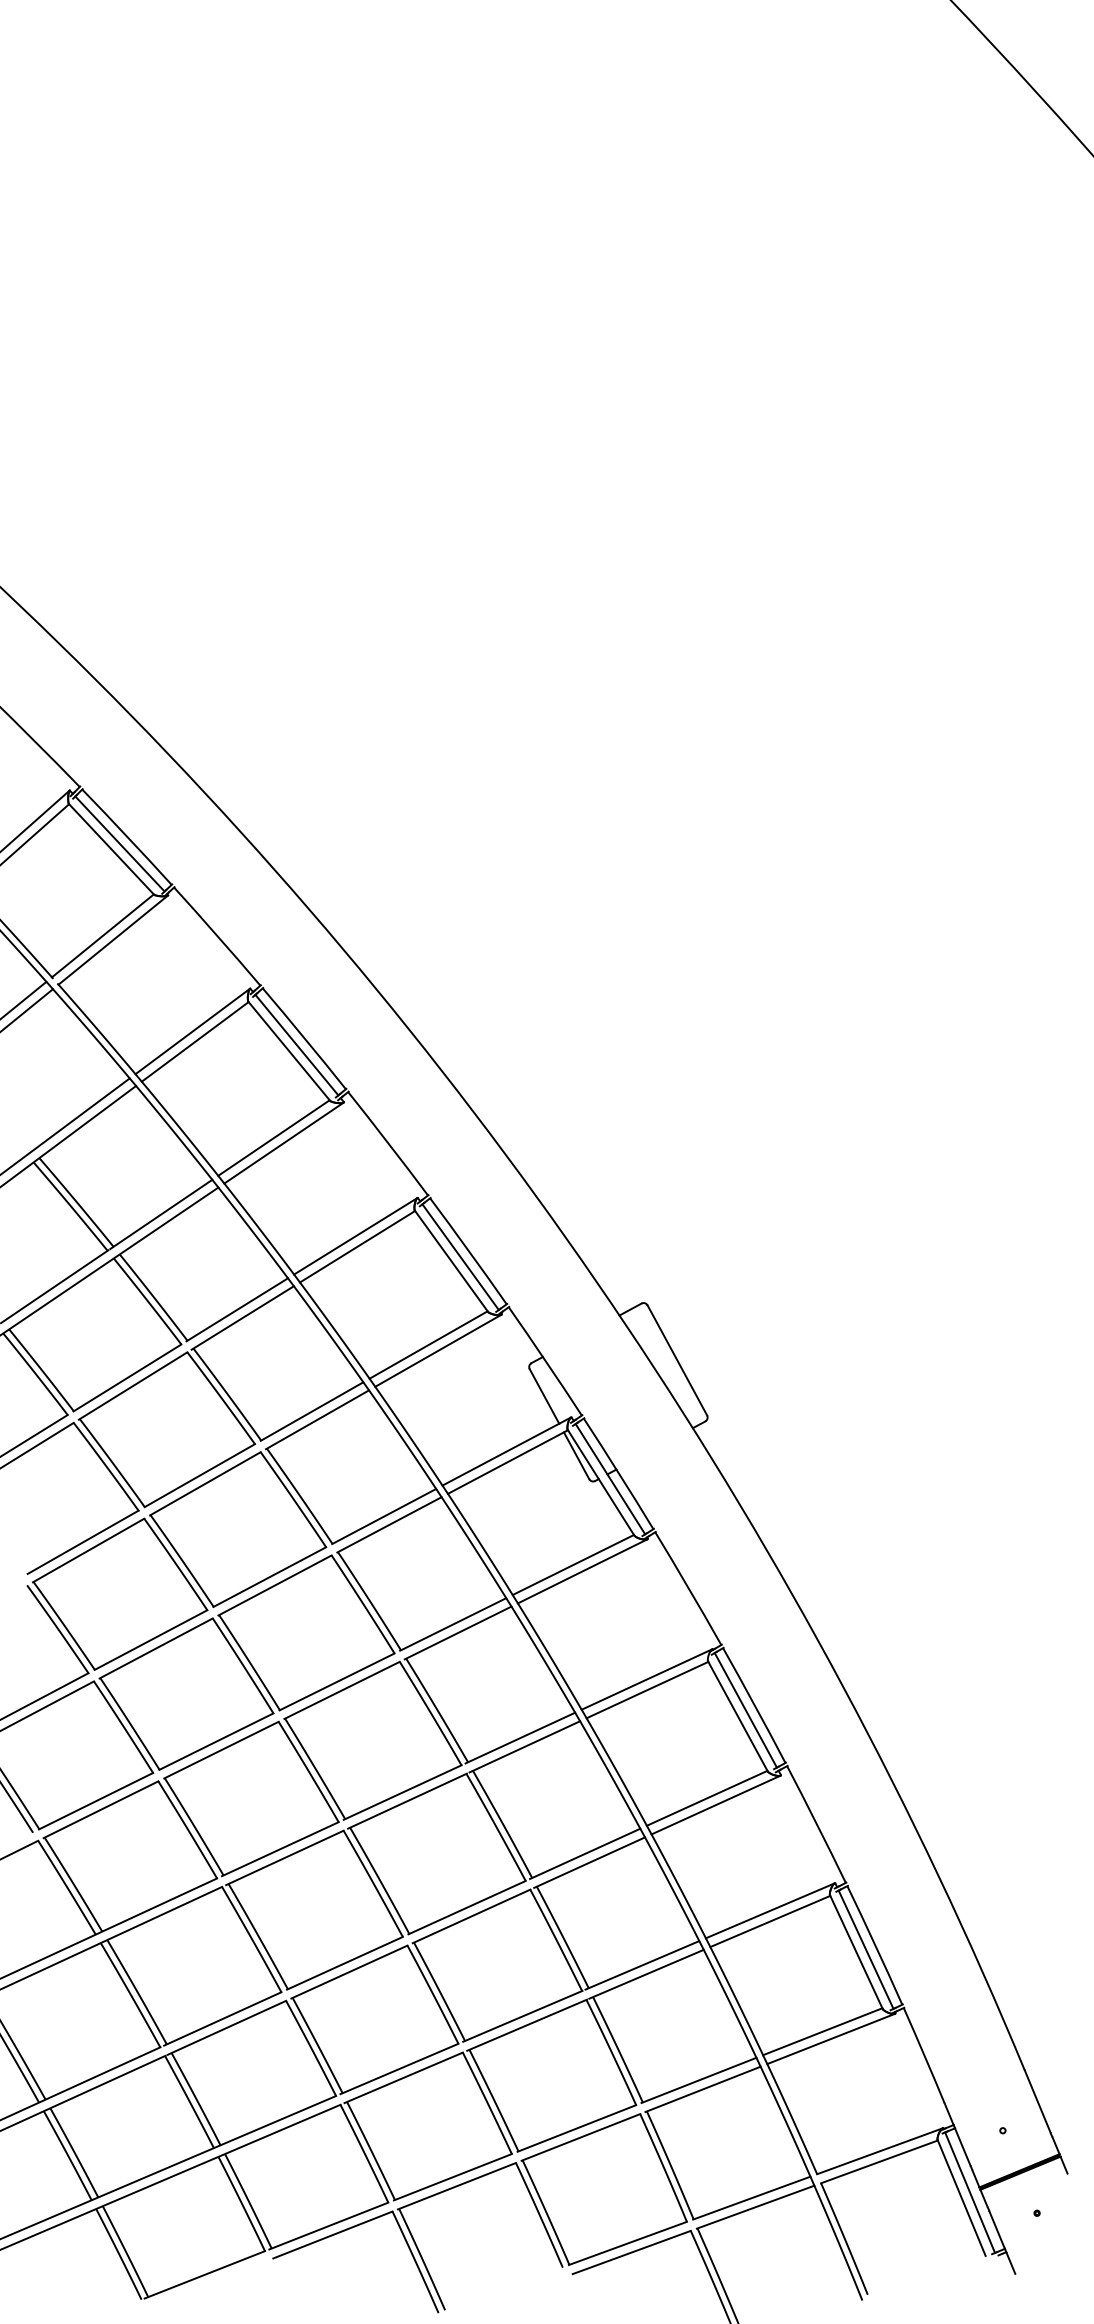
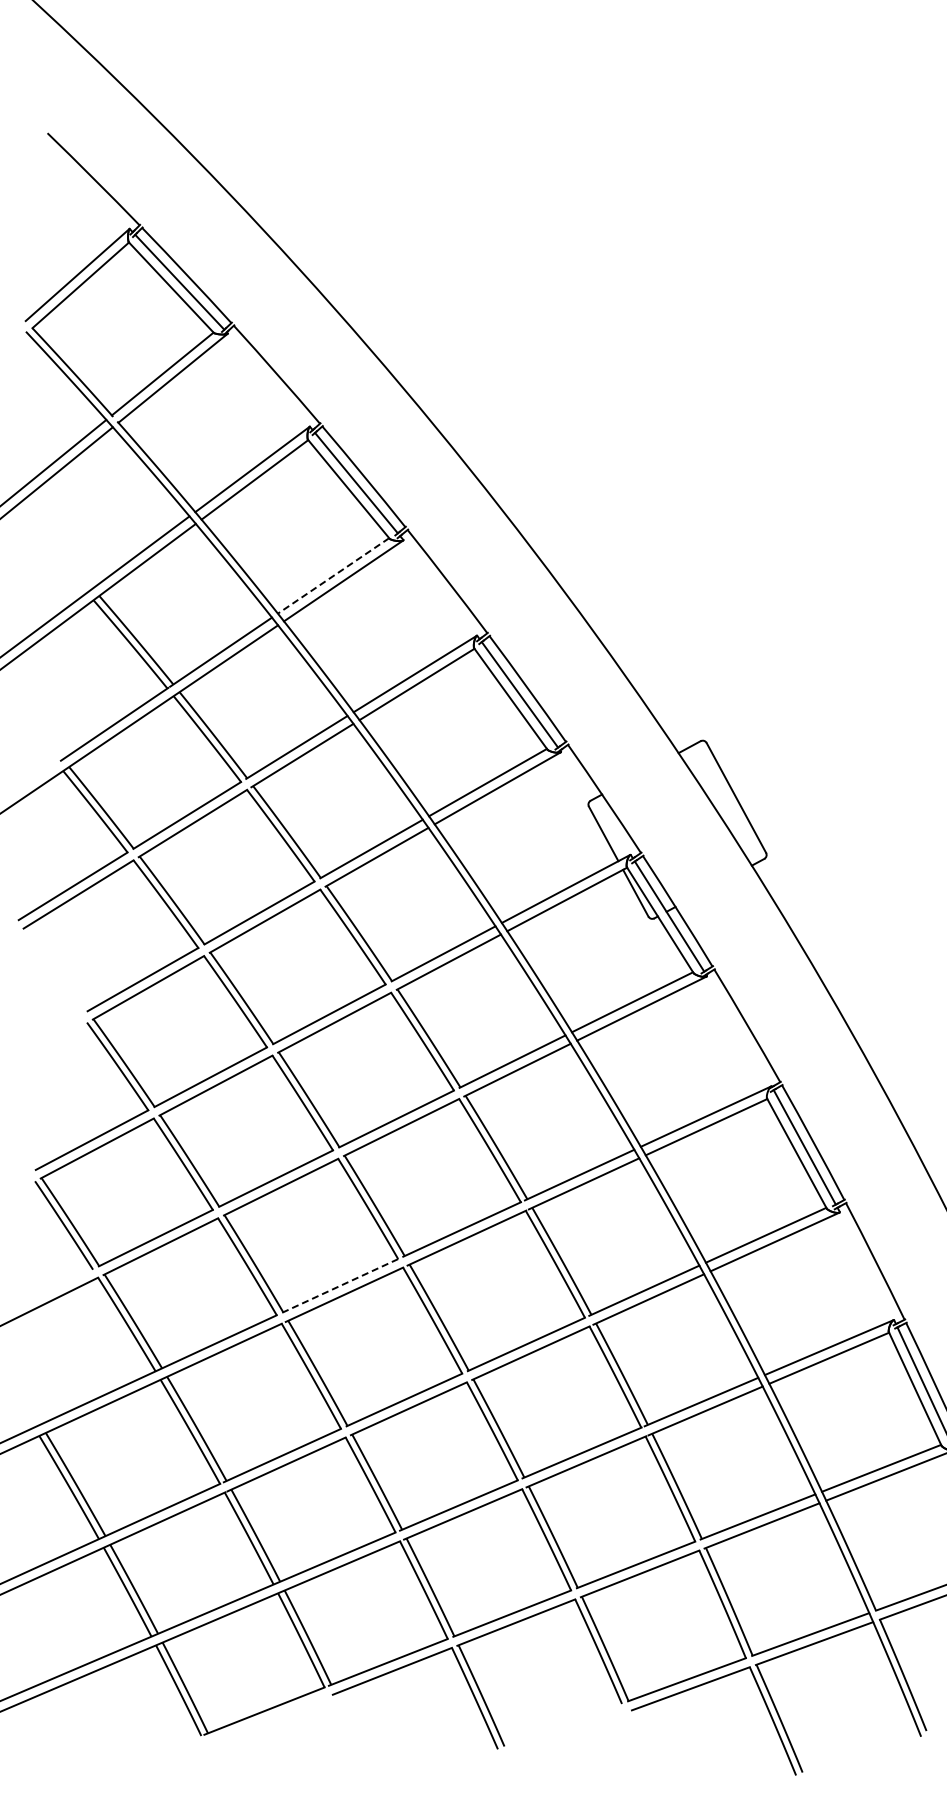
line: (273, 1138) -> (333, 576), solid -> dashed
line: (279, 1849) -> (339, 1286), solid -> dashed

